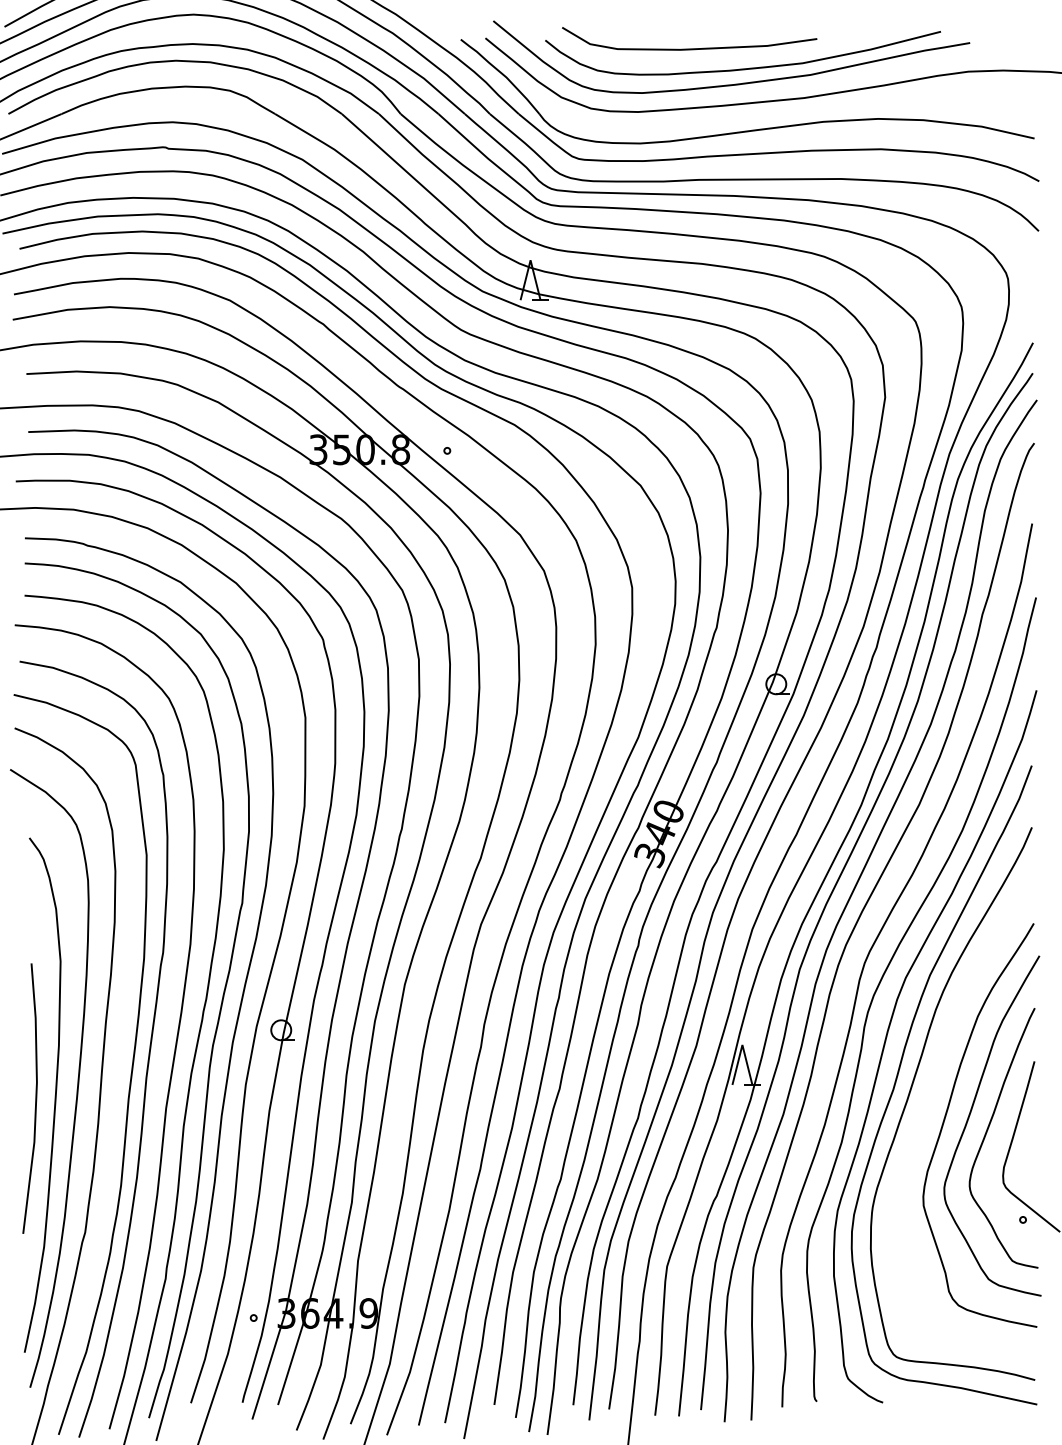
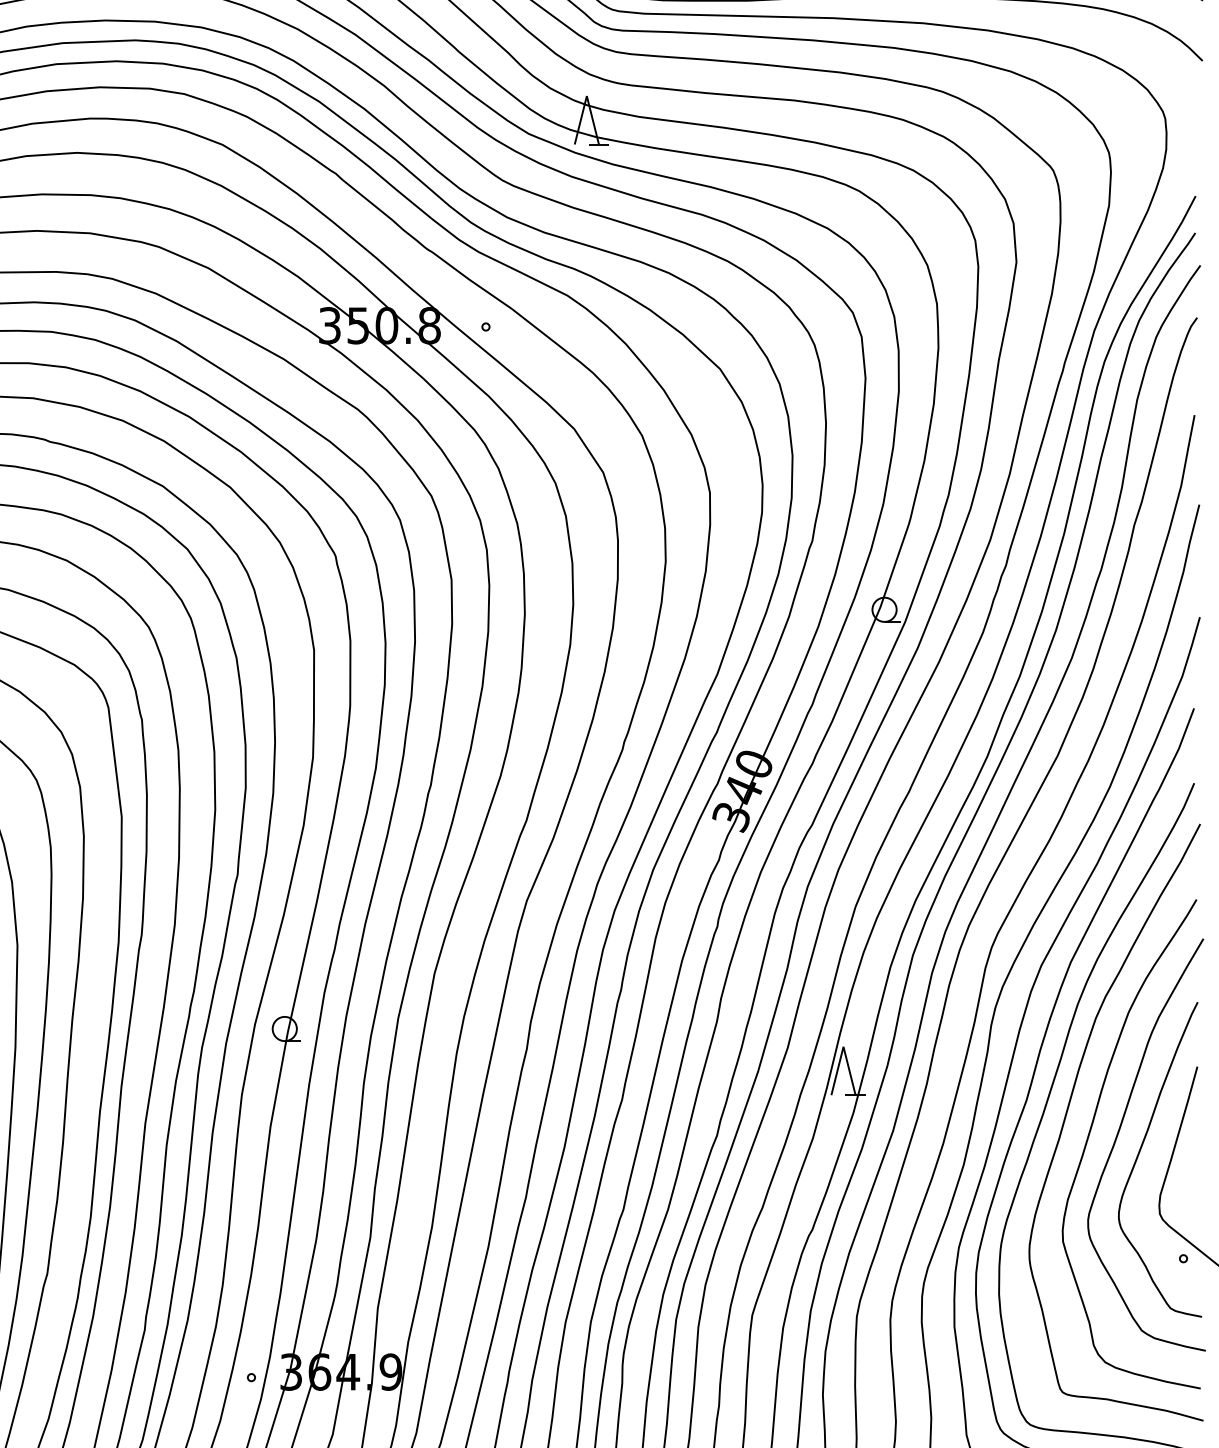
curve: (928, 1097) -> (1068, 1110), added

